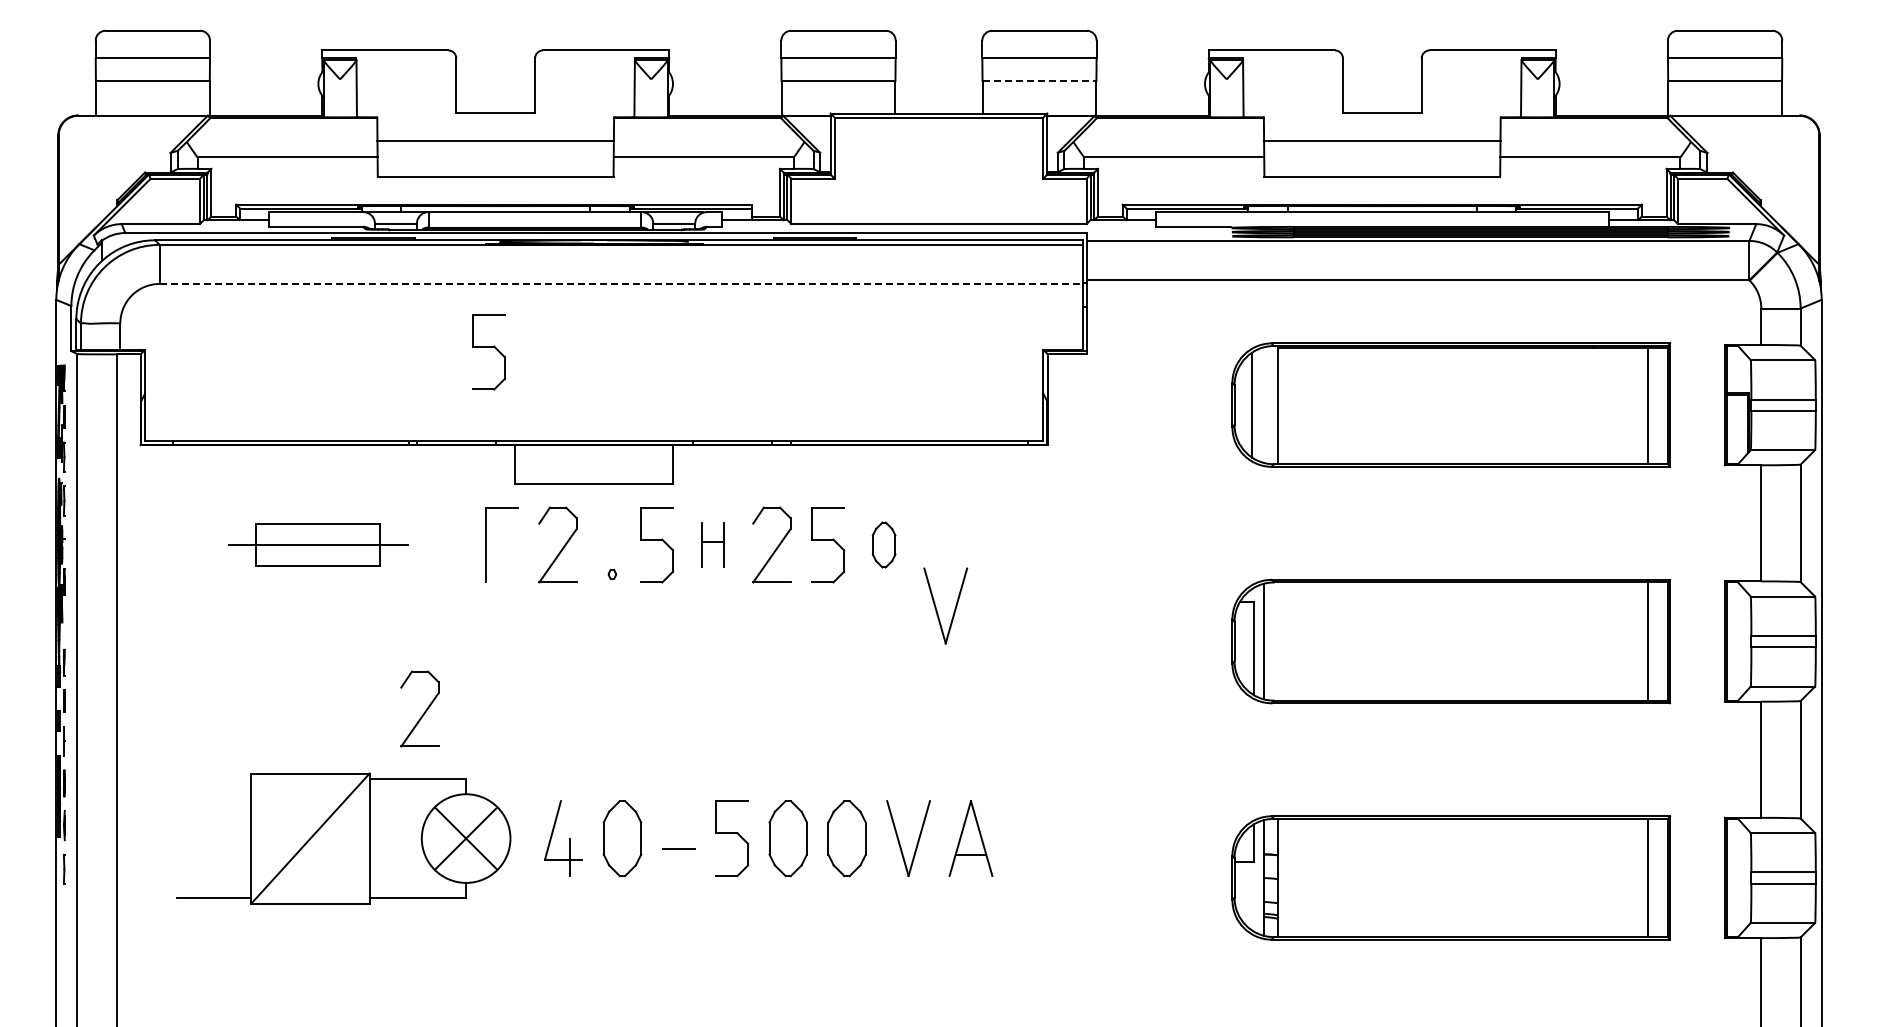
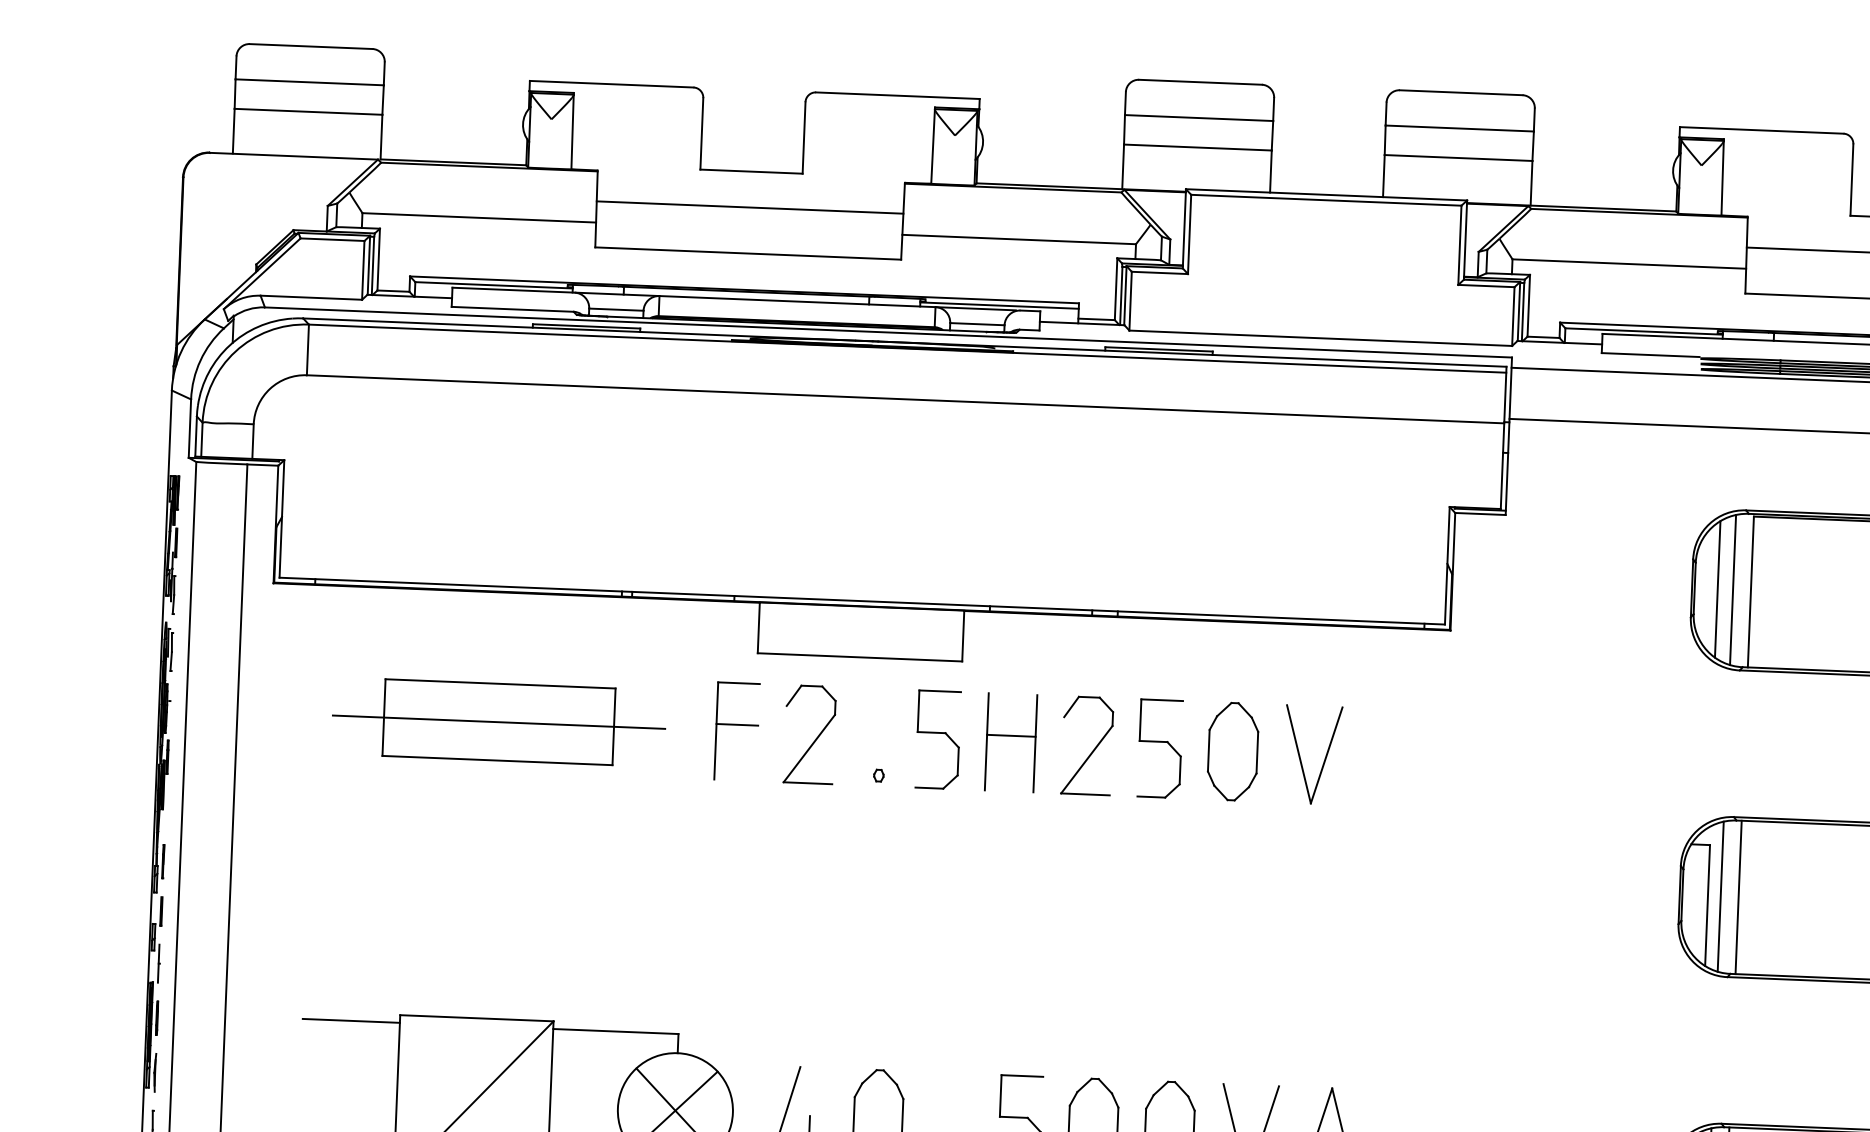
line: (1039, 81) -> (1458, 158), dashed -> solid
line: (621, 283) -> (905, 398), dashed -> solid
part: (489, 352) -> (731, 481), removed
line: (1264, 404) -> (1733, 589), added
line: (501, 539) -> (736, 724), added
part: (317, 544) -> (497, 721), size x1.43
part: (712, 544) -> (1010, 742), size x1.67
part: (883, 544) -> (1232, 750), size x1.67
part: (936, 606) -> (1300, 755), moved
line: (1277, 641) -> (1738, 897), added
part: (419, 708) -> (621, 939), removed
line: (213, 779) -> (350, 1020), added

